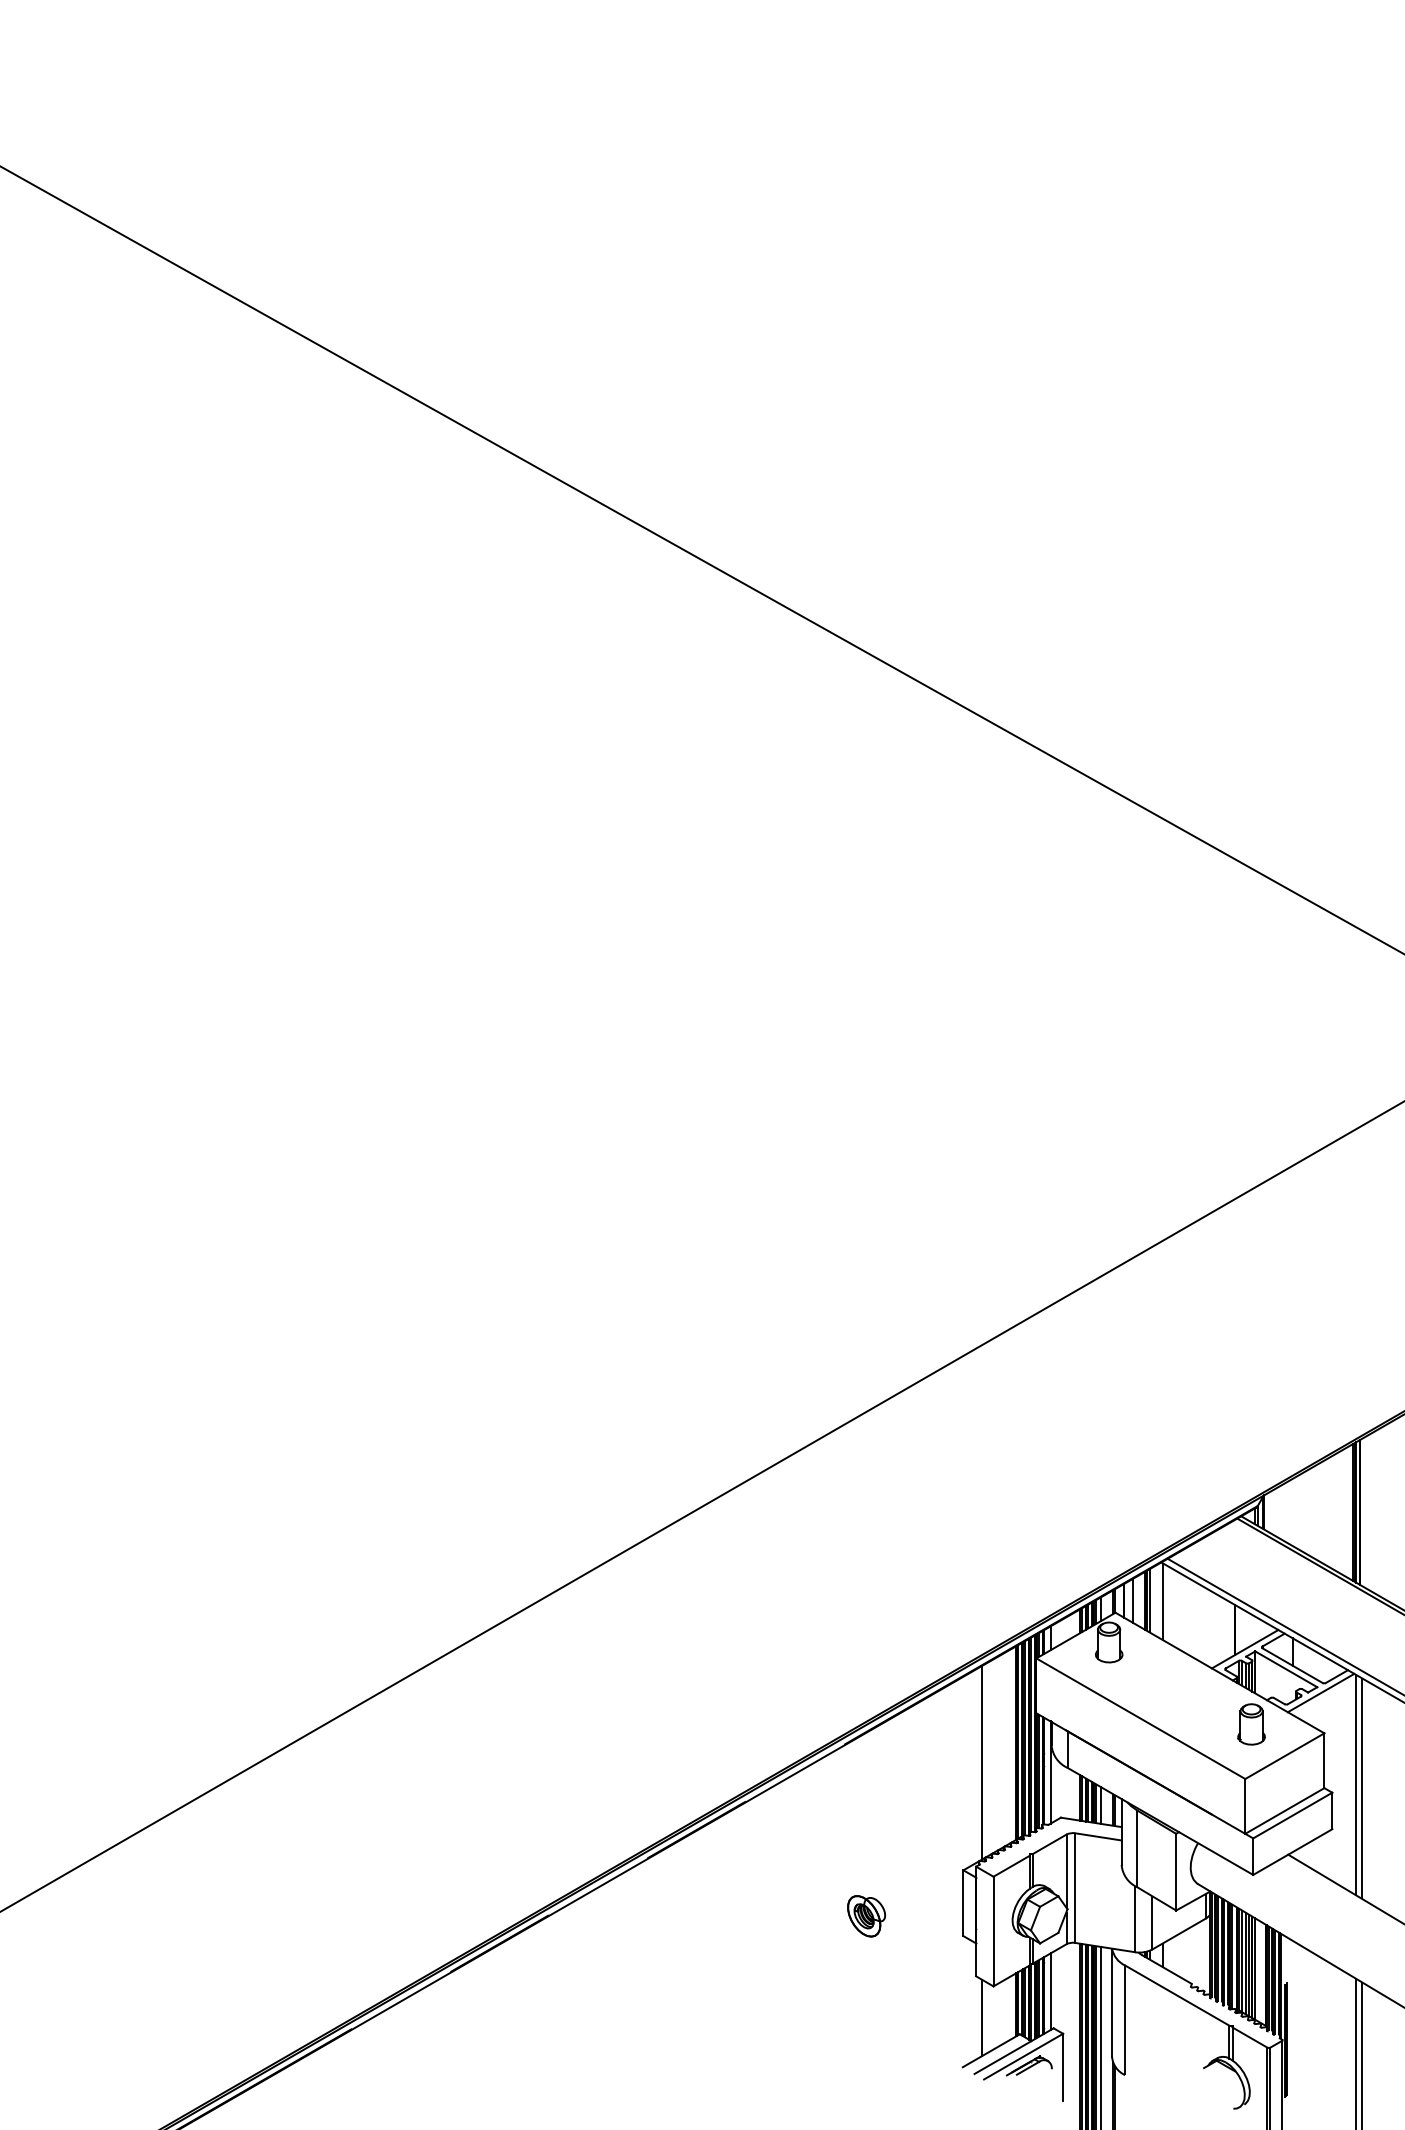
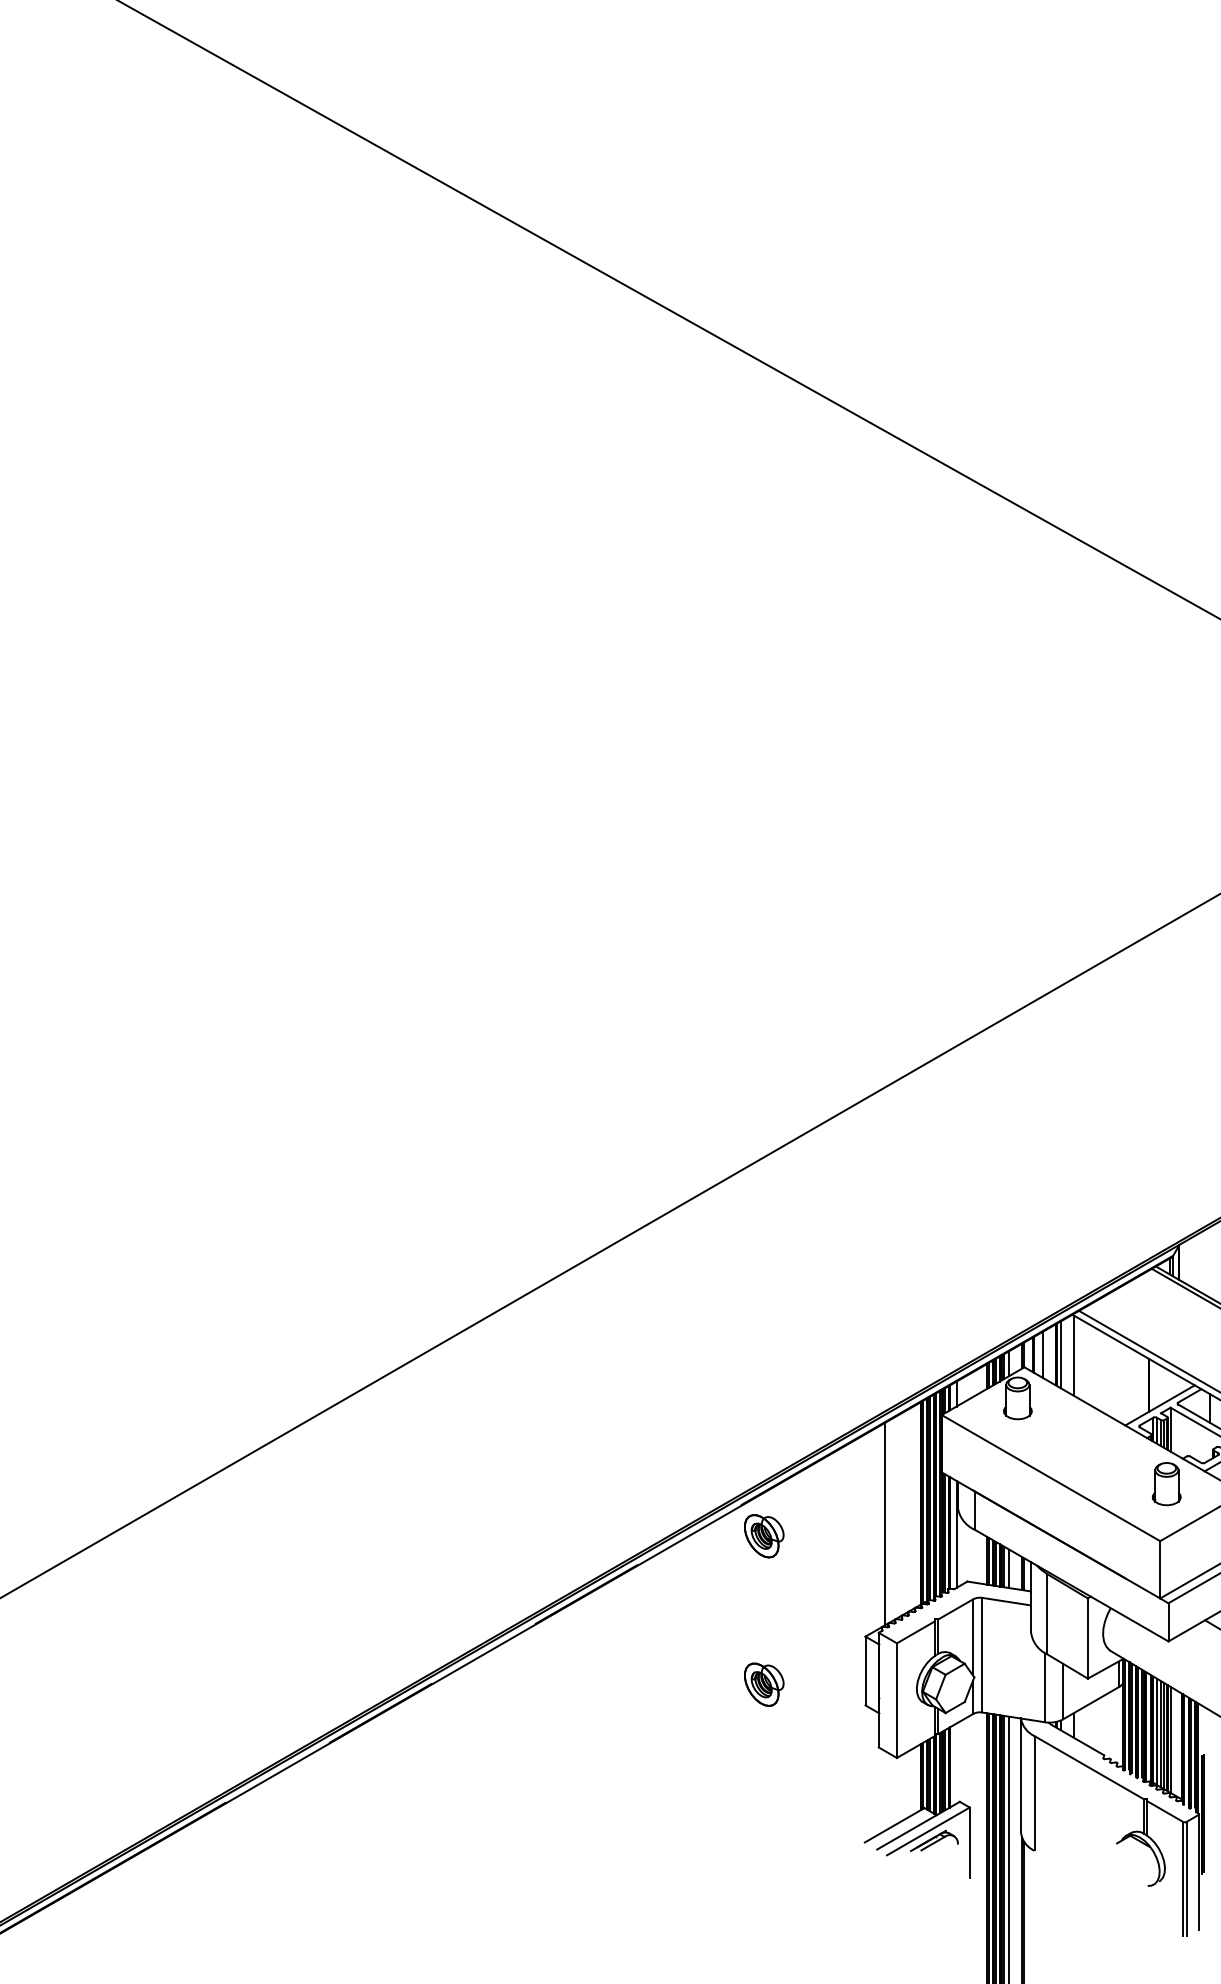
part: (866, 1774) -> (764, 1536), added
line: (1050, 1991) -> (956, 1763), removed
line: (982, 2017) -> (885, 1790), removed

